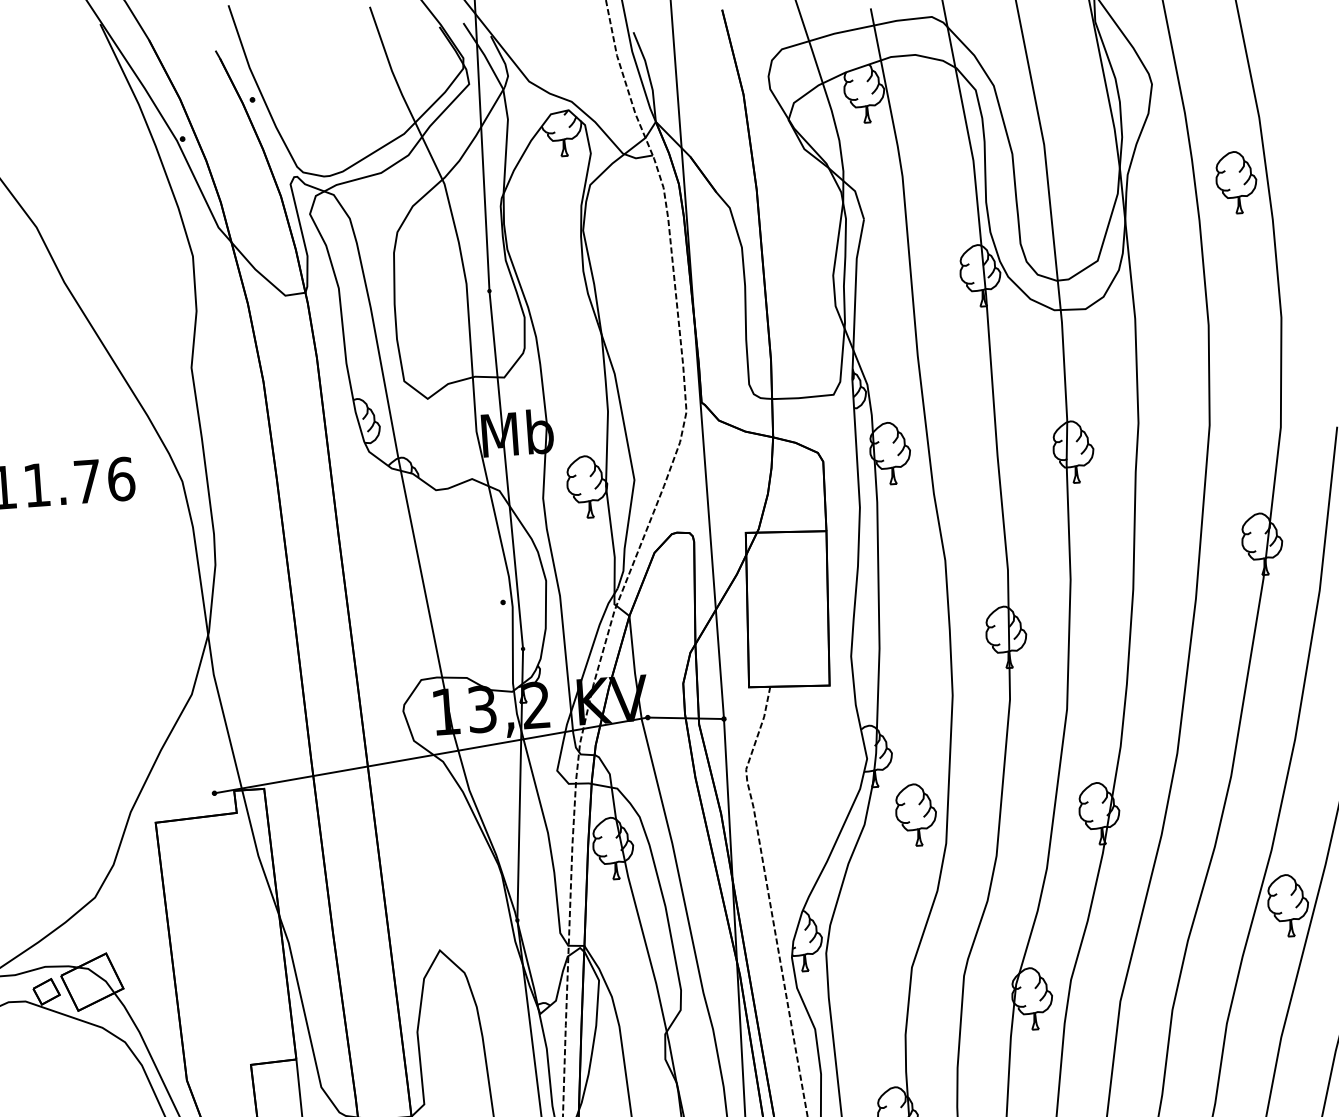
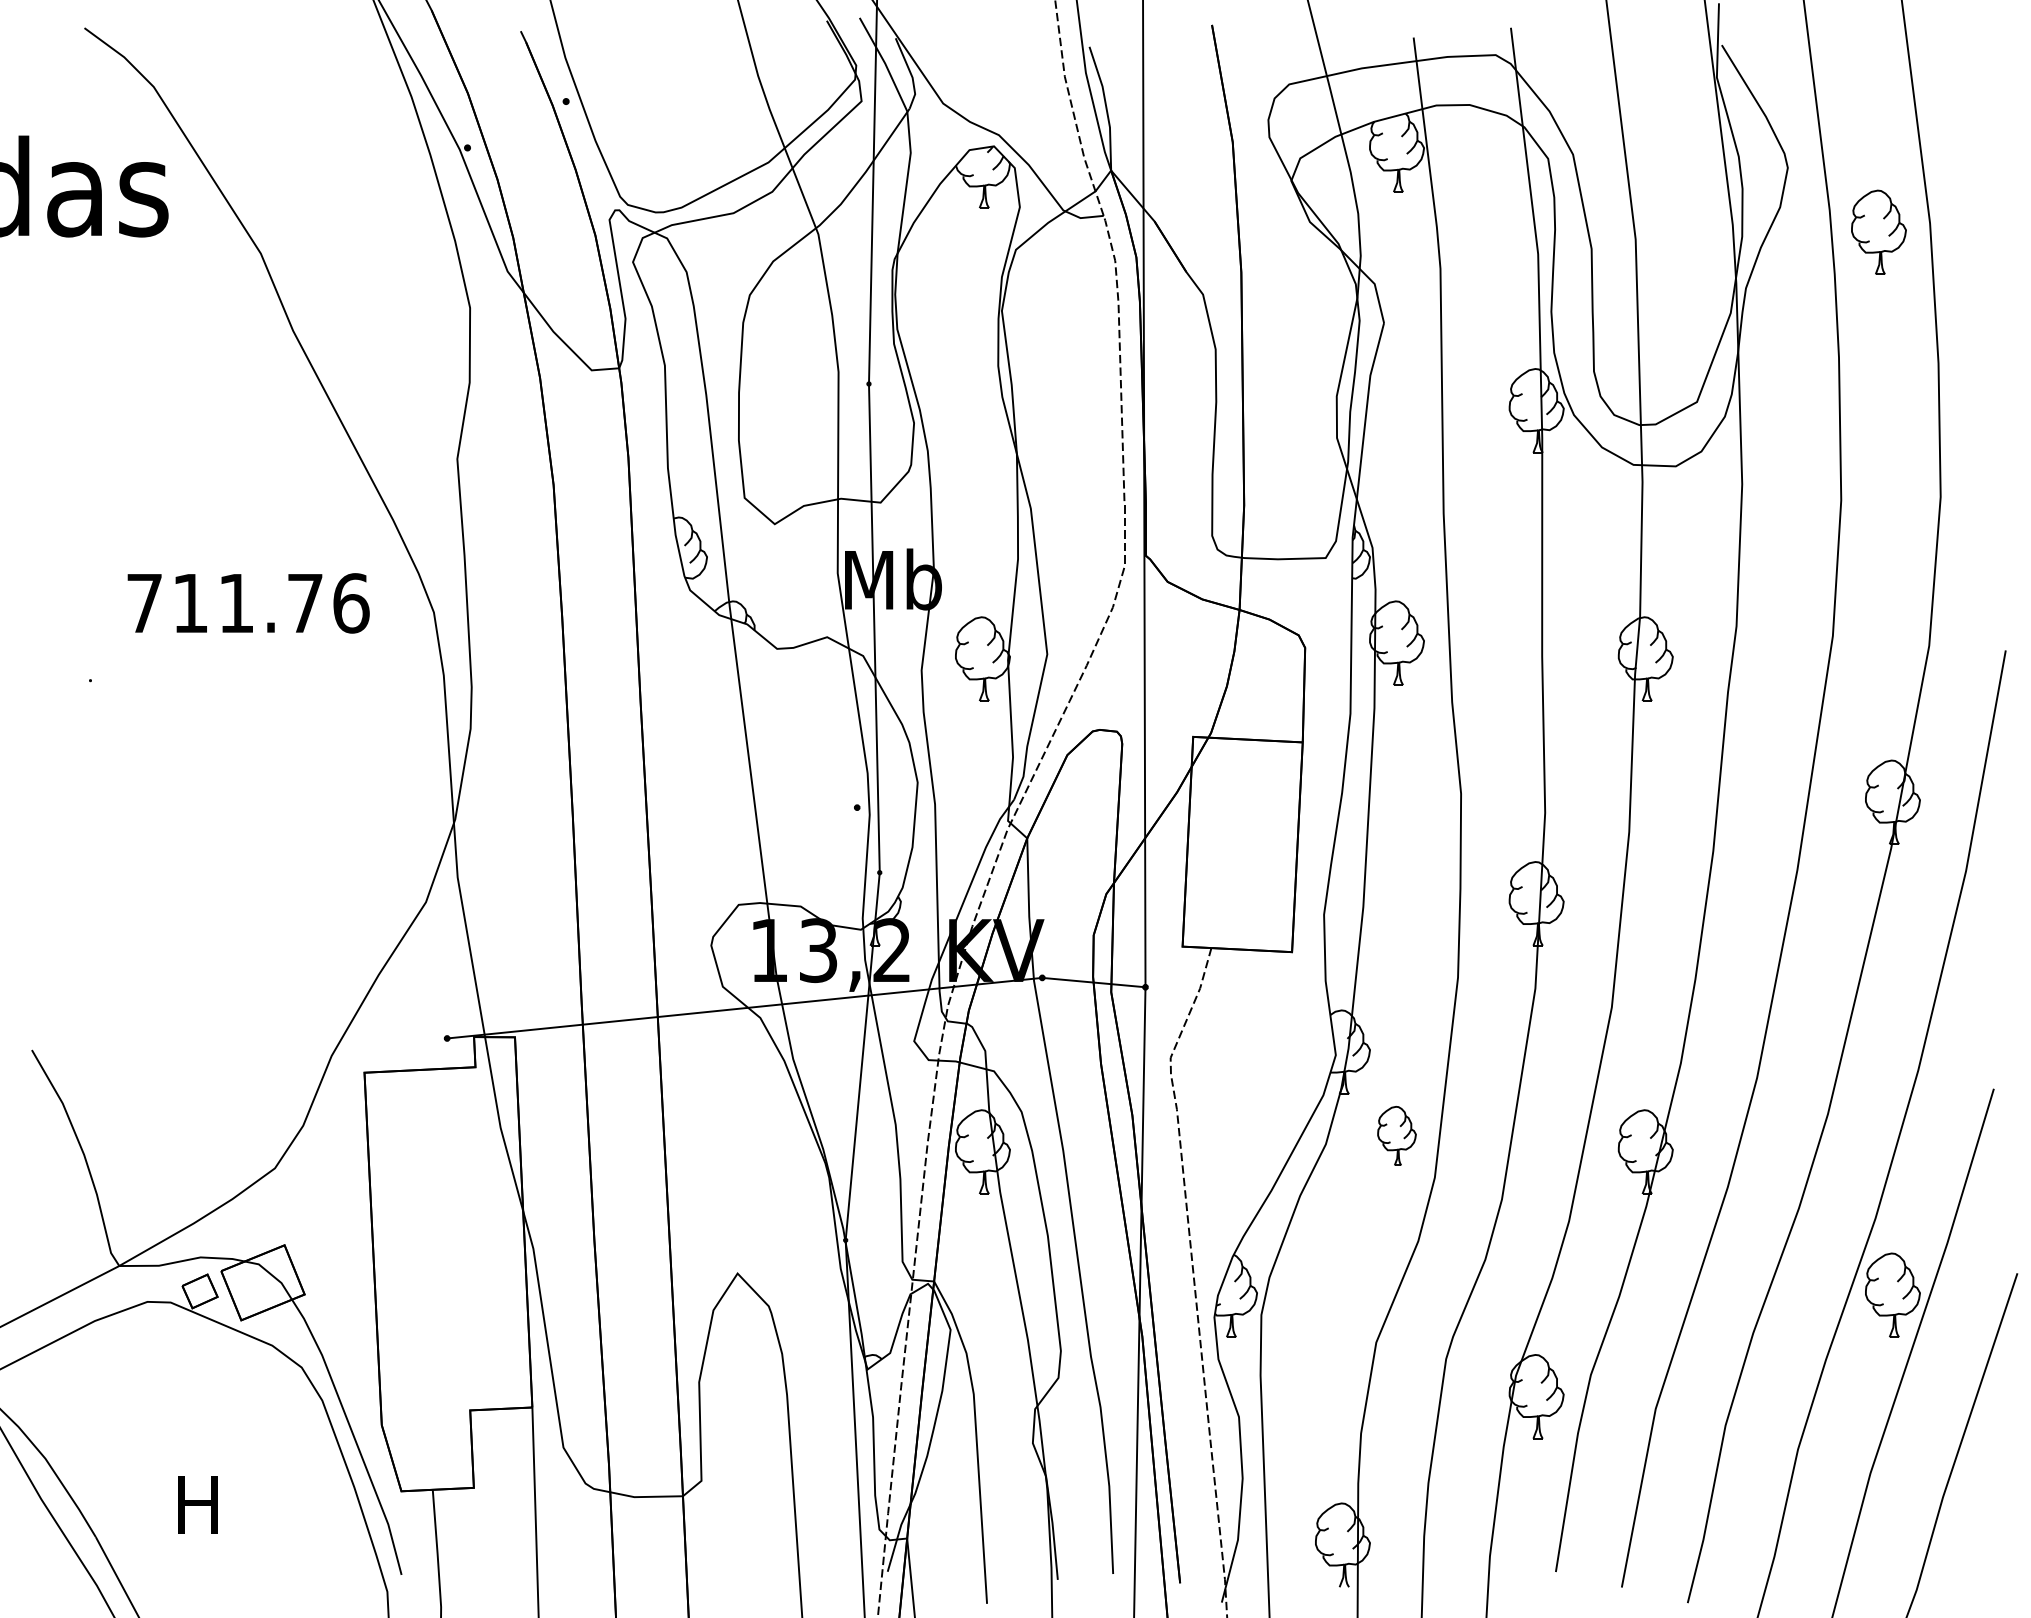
part: (1236, 181) -> (1878, 231), moved
part: (915, 814) -> (1396, 1135), size x0.7

